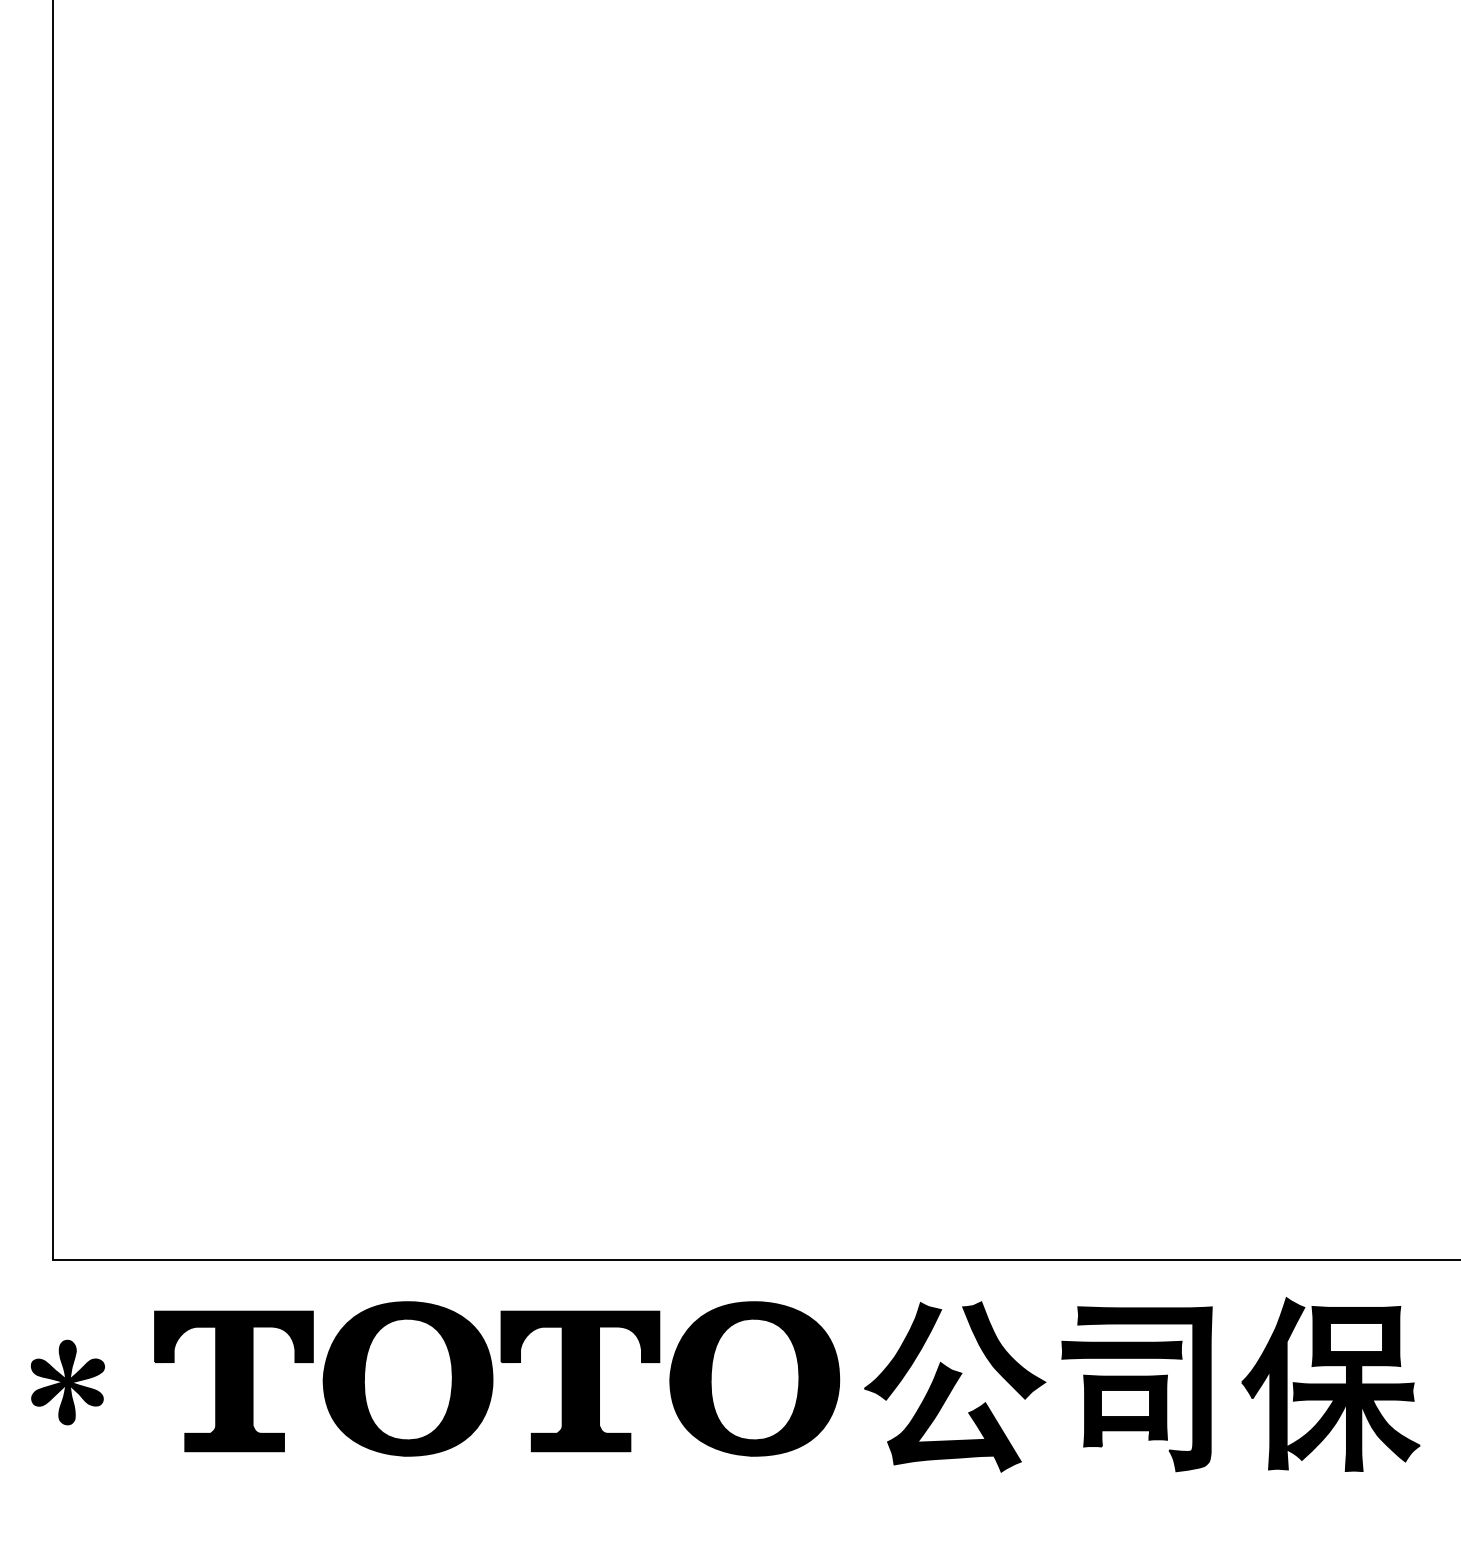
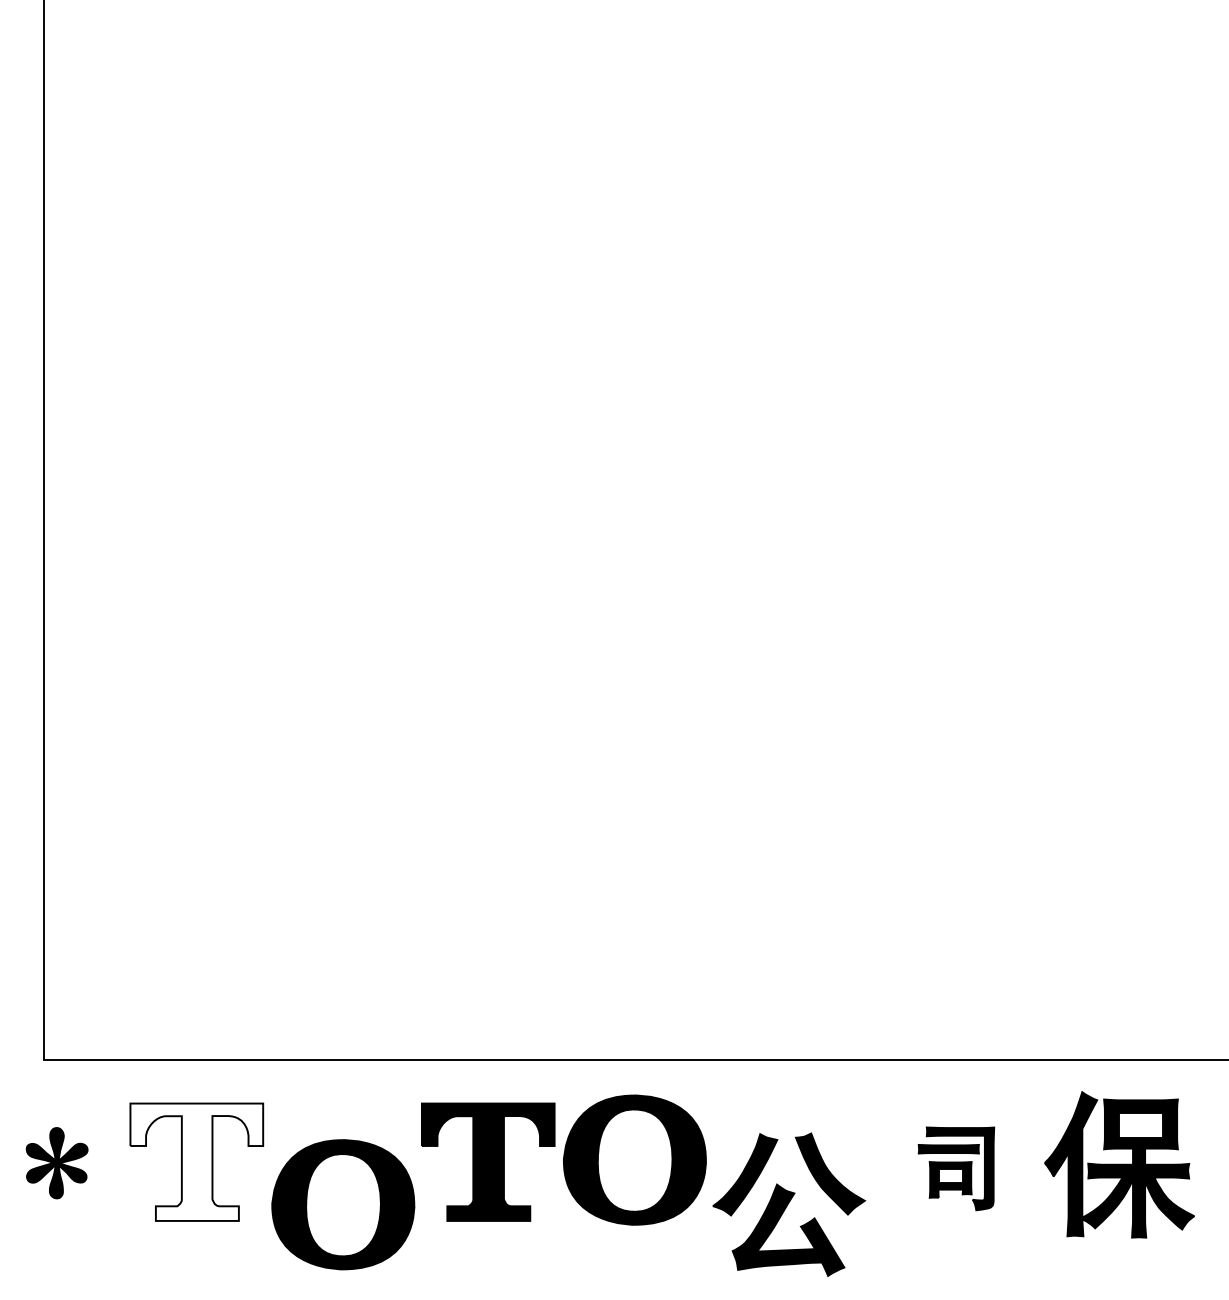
part: (407, 1378) -> (342, 1204), moved
fill: (233, 1381) -> (196, 1162), removed
part: (955, 1386) -> (789, 1204), moved
part: (1136, 1389) -> (956, 1169), size x0.6

